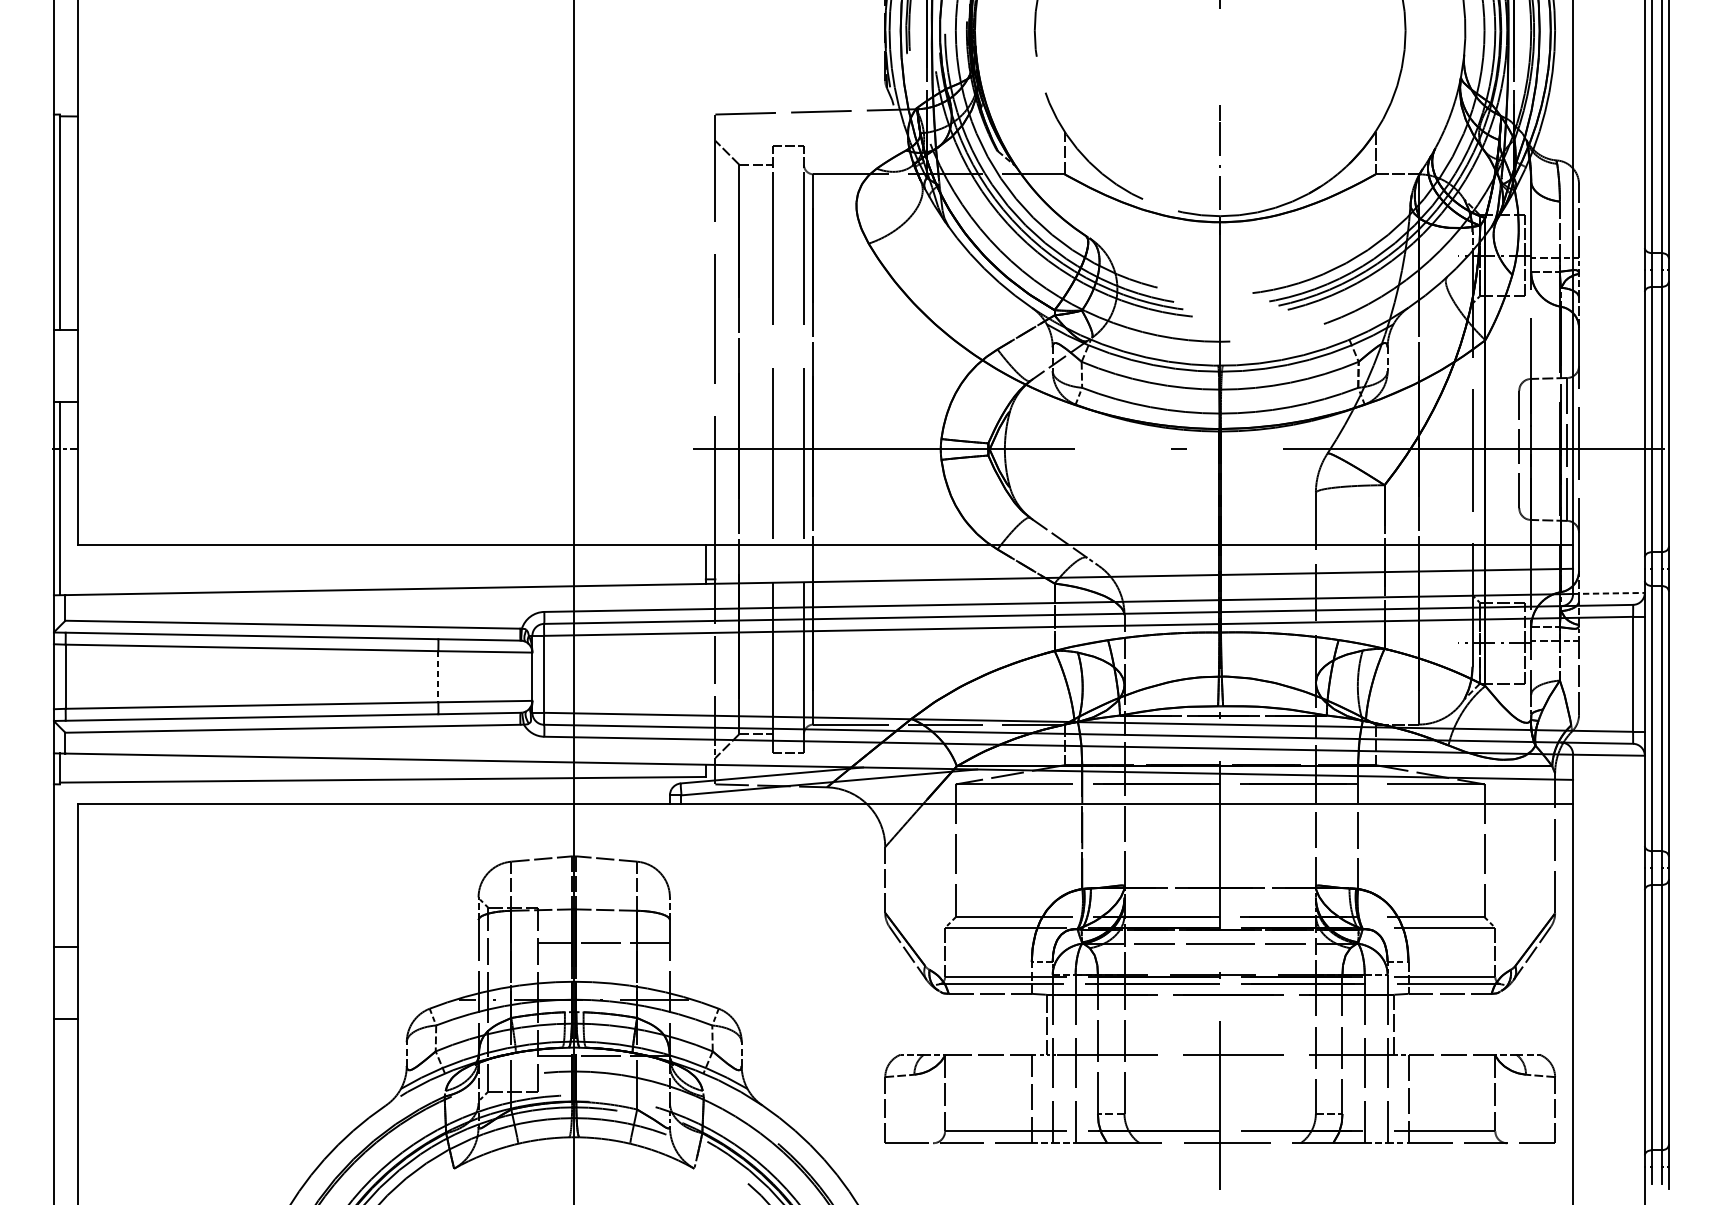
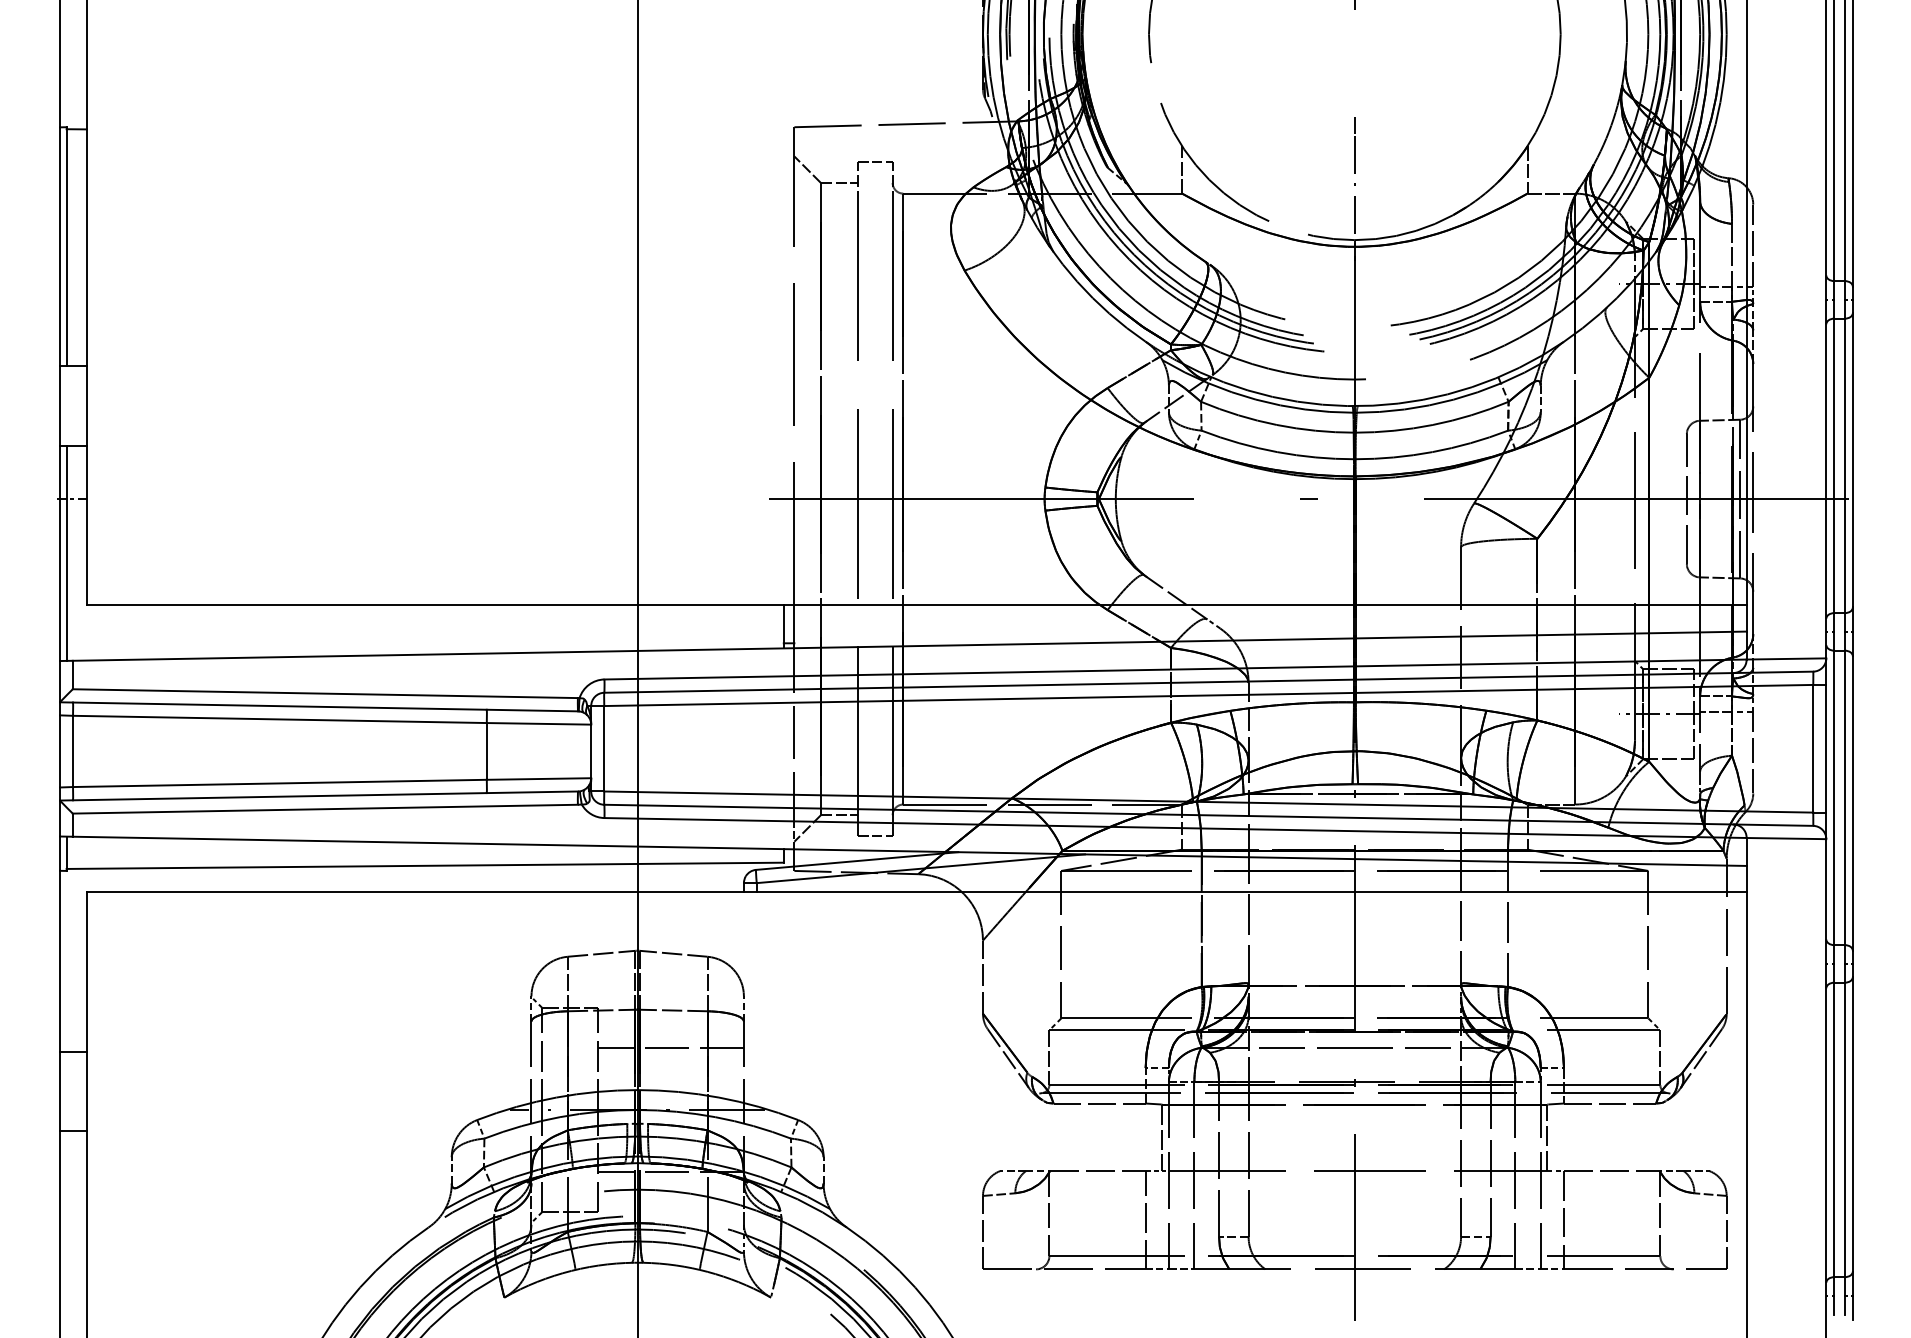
line: (1608, 593) -> (1786, 658), dashed -> solid
line: (438, 676) -> (486, 751), dashed -> solid

